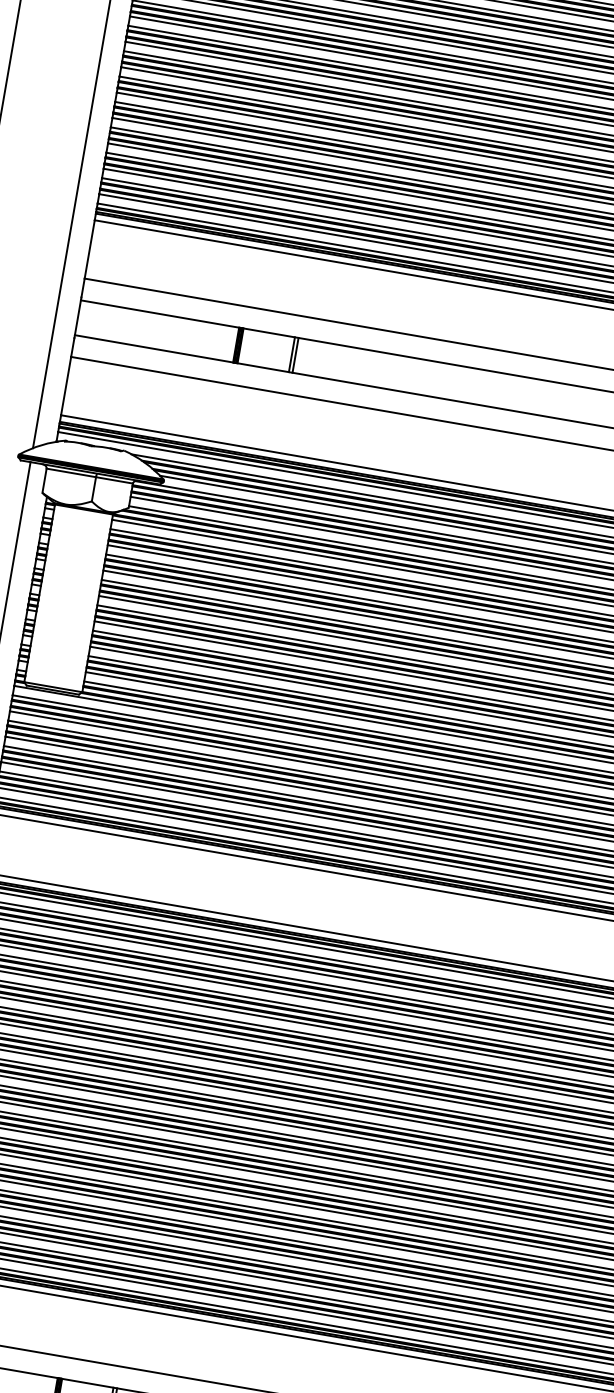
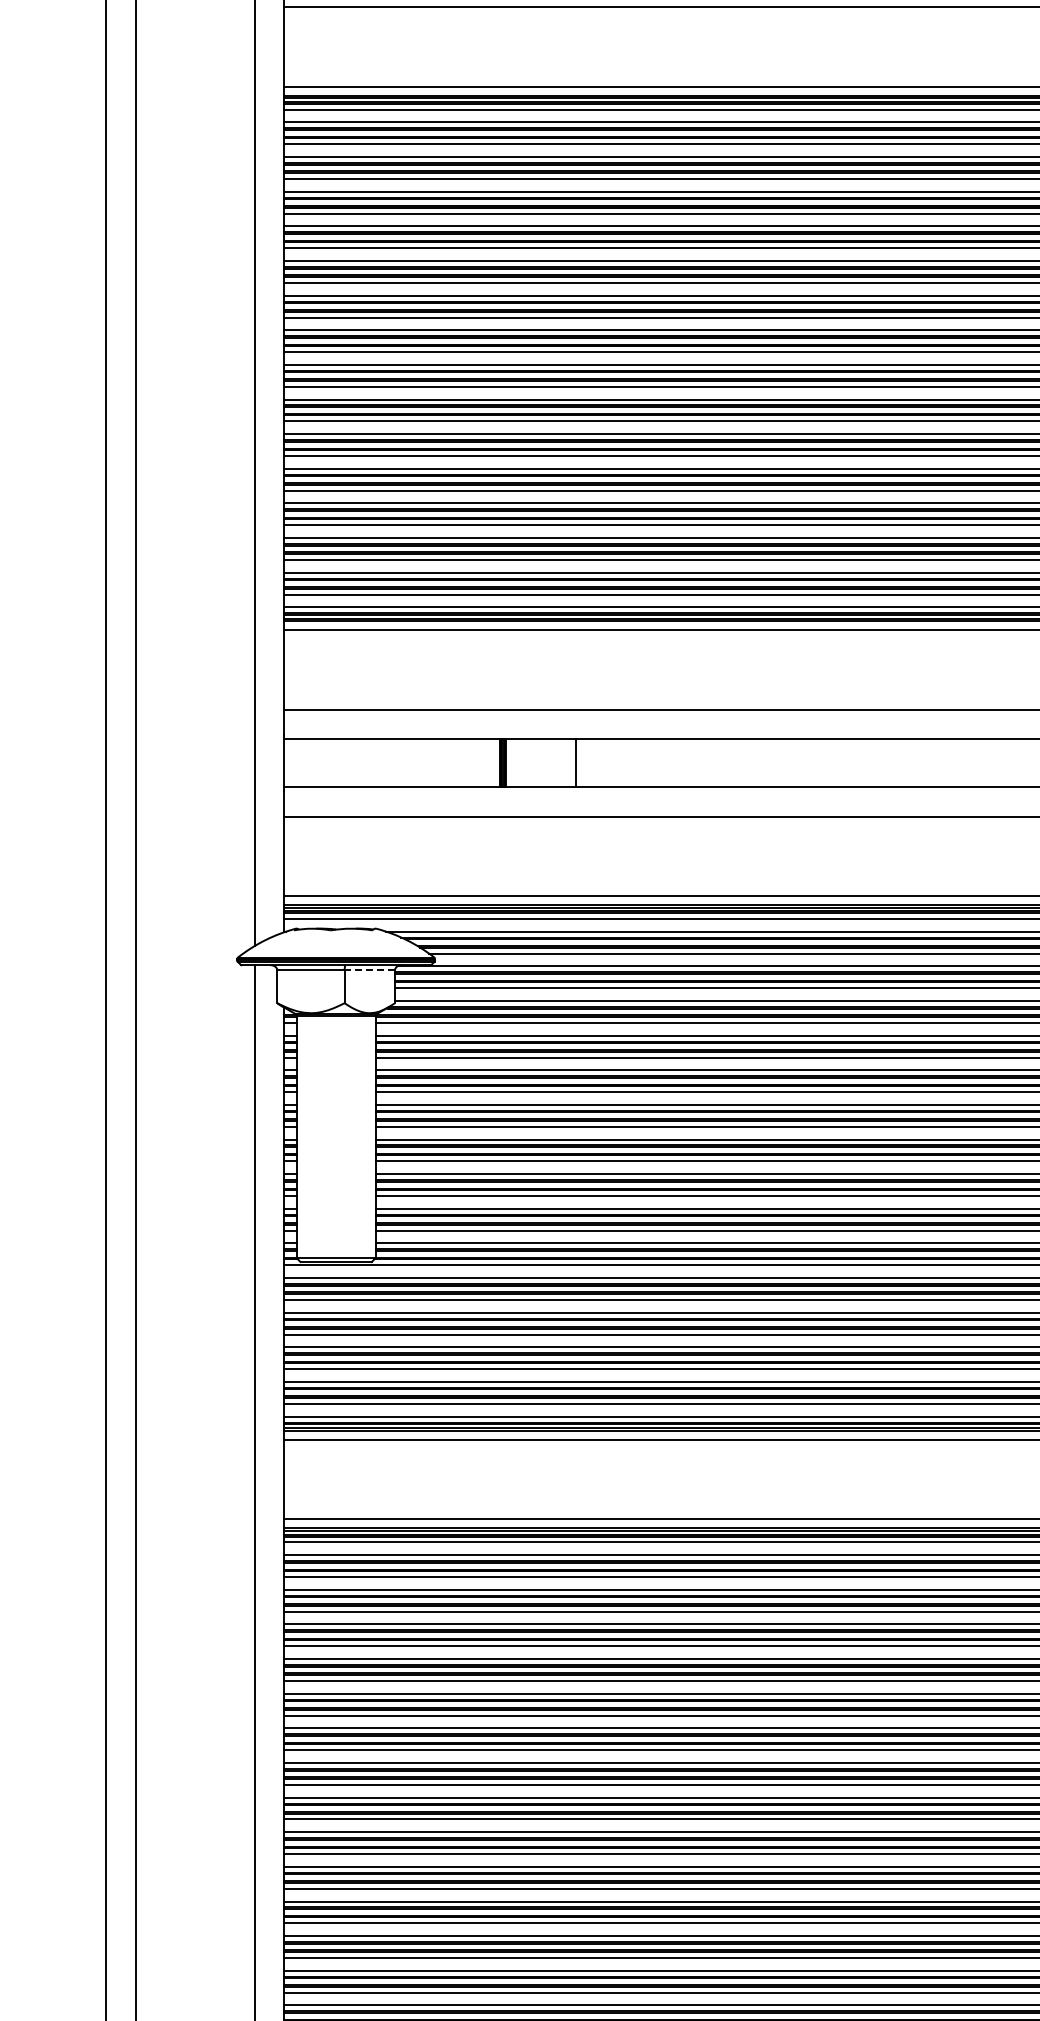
line: (295, 354) -> (581, 762), removed
line: (114, 480) -> (369, 970), solid -> dashed

